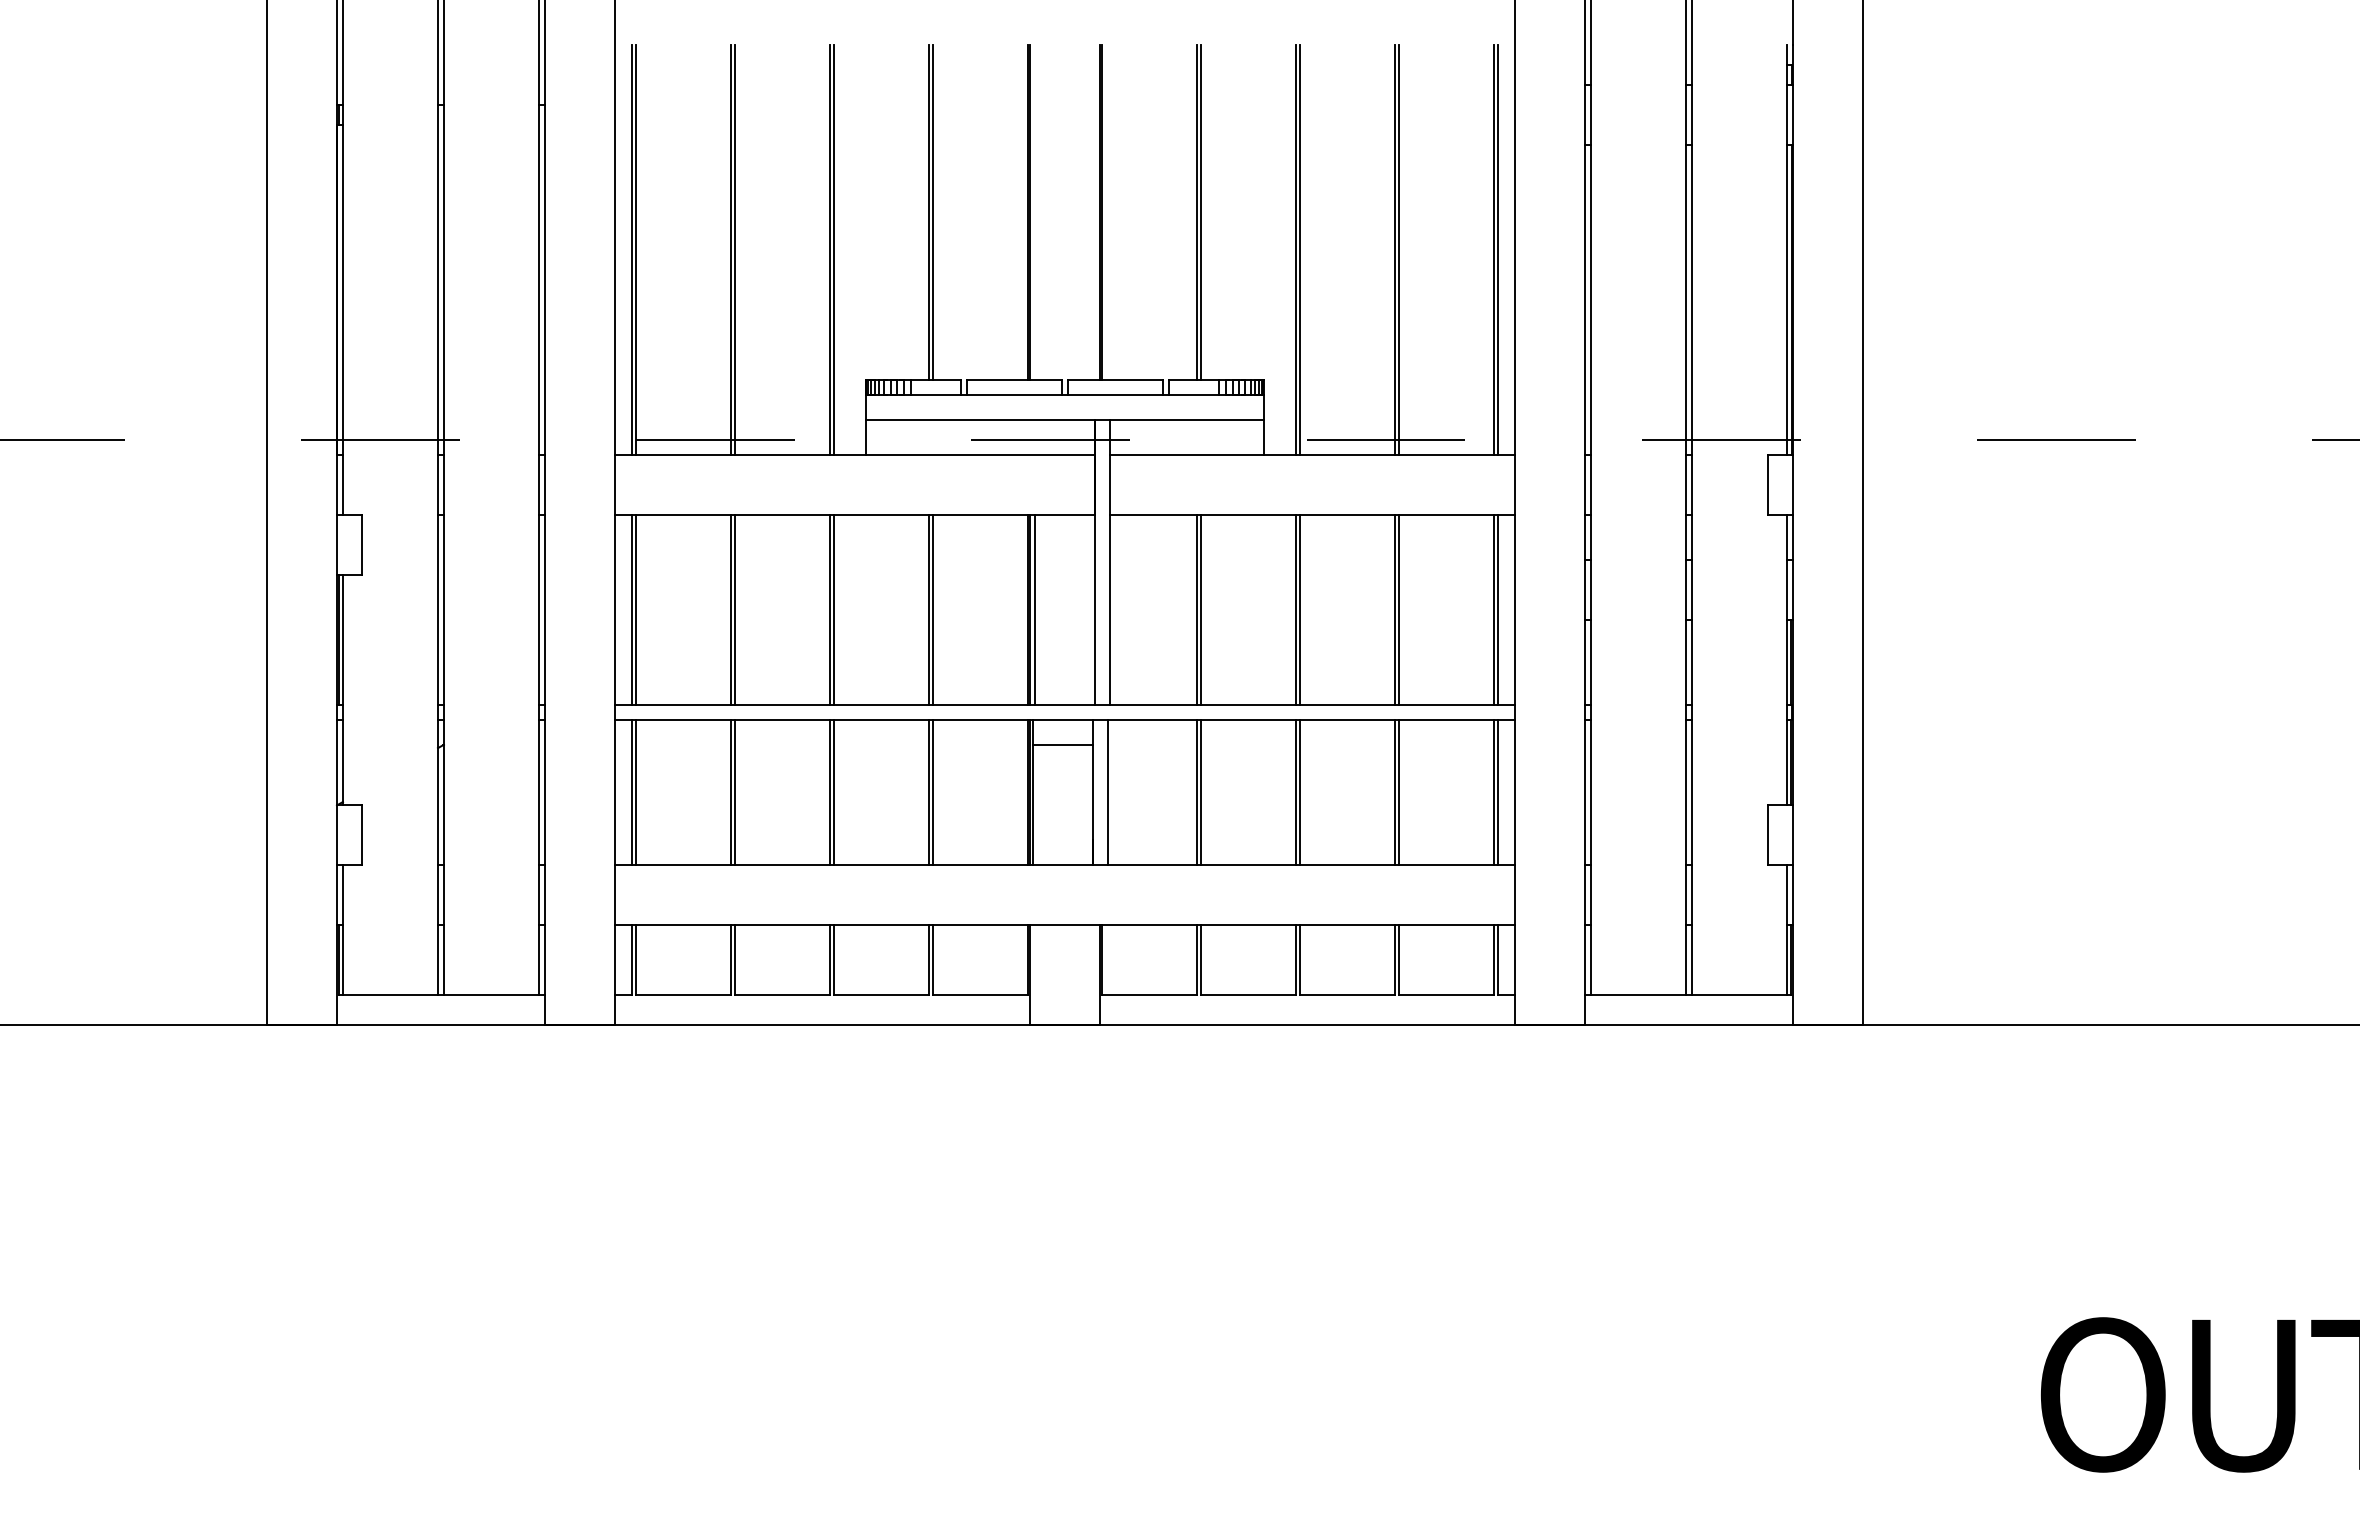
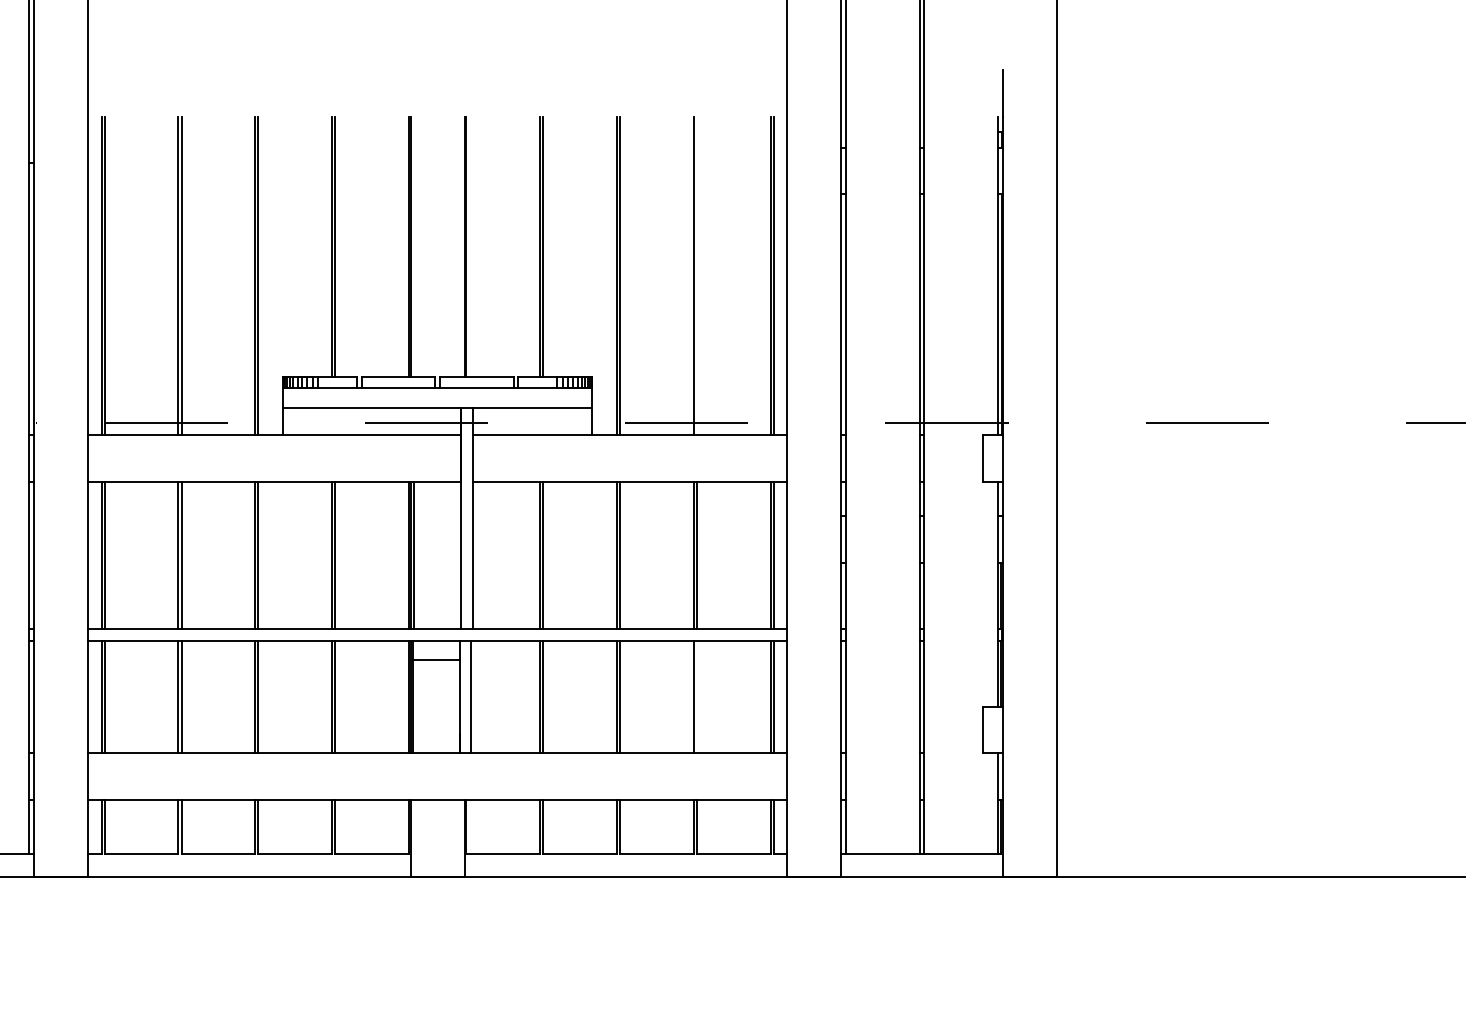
line: (1398, 250) -> (696, 275), removed
line: (1398, 792) -> (696, 696), removed

